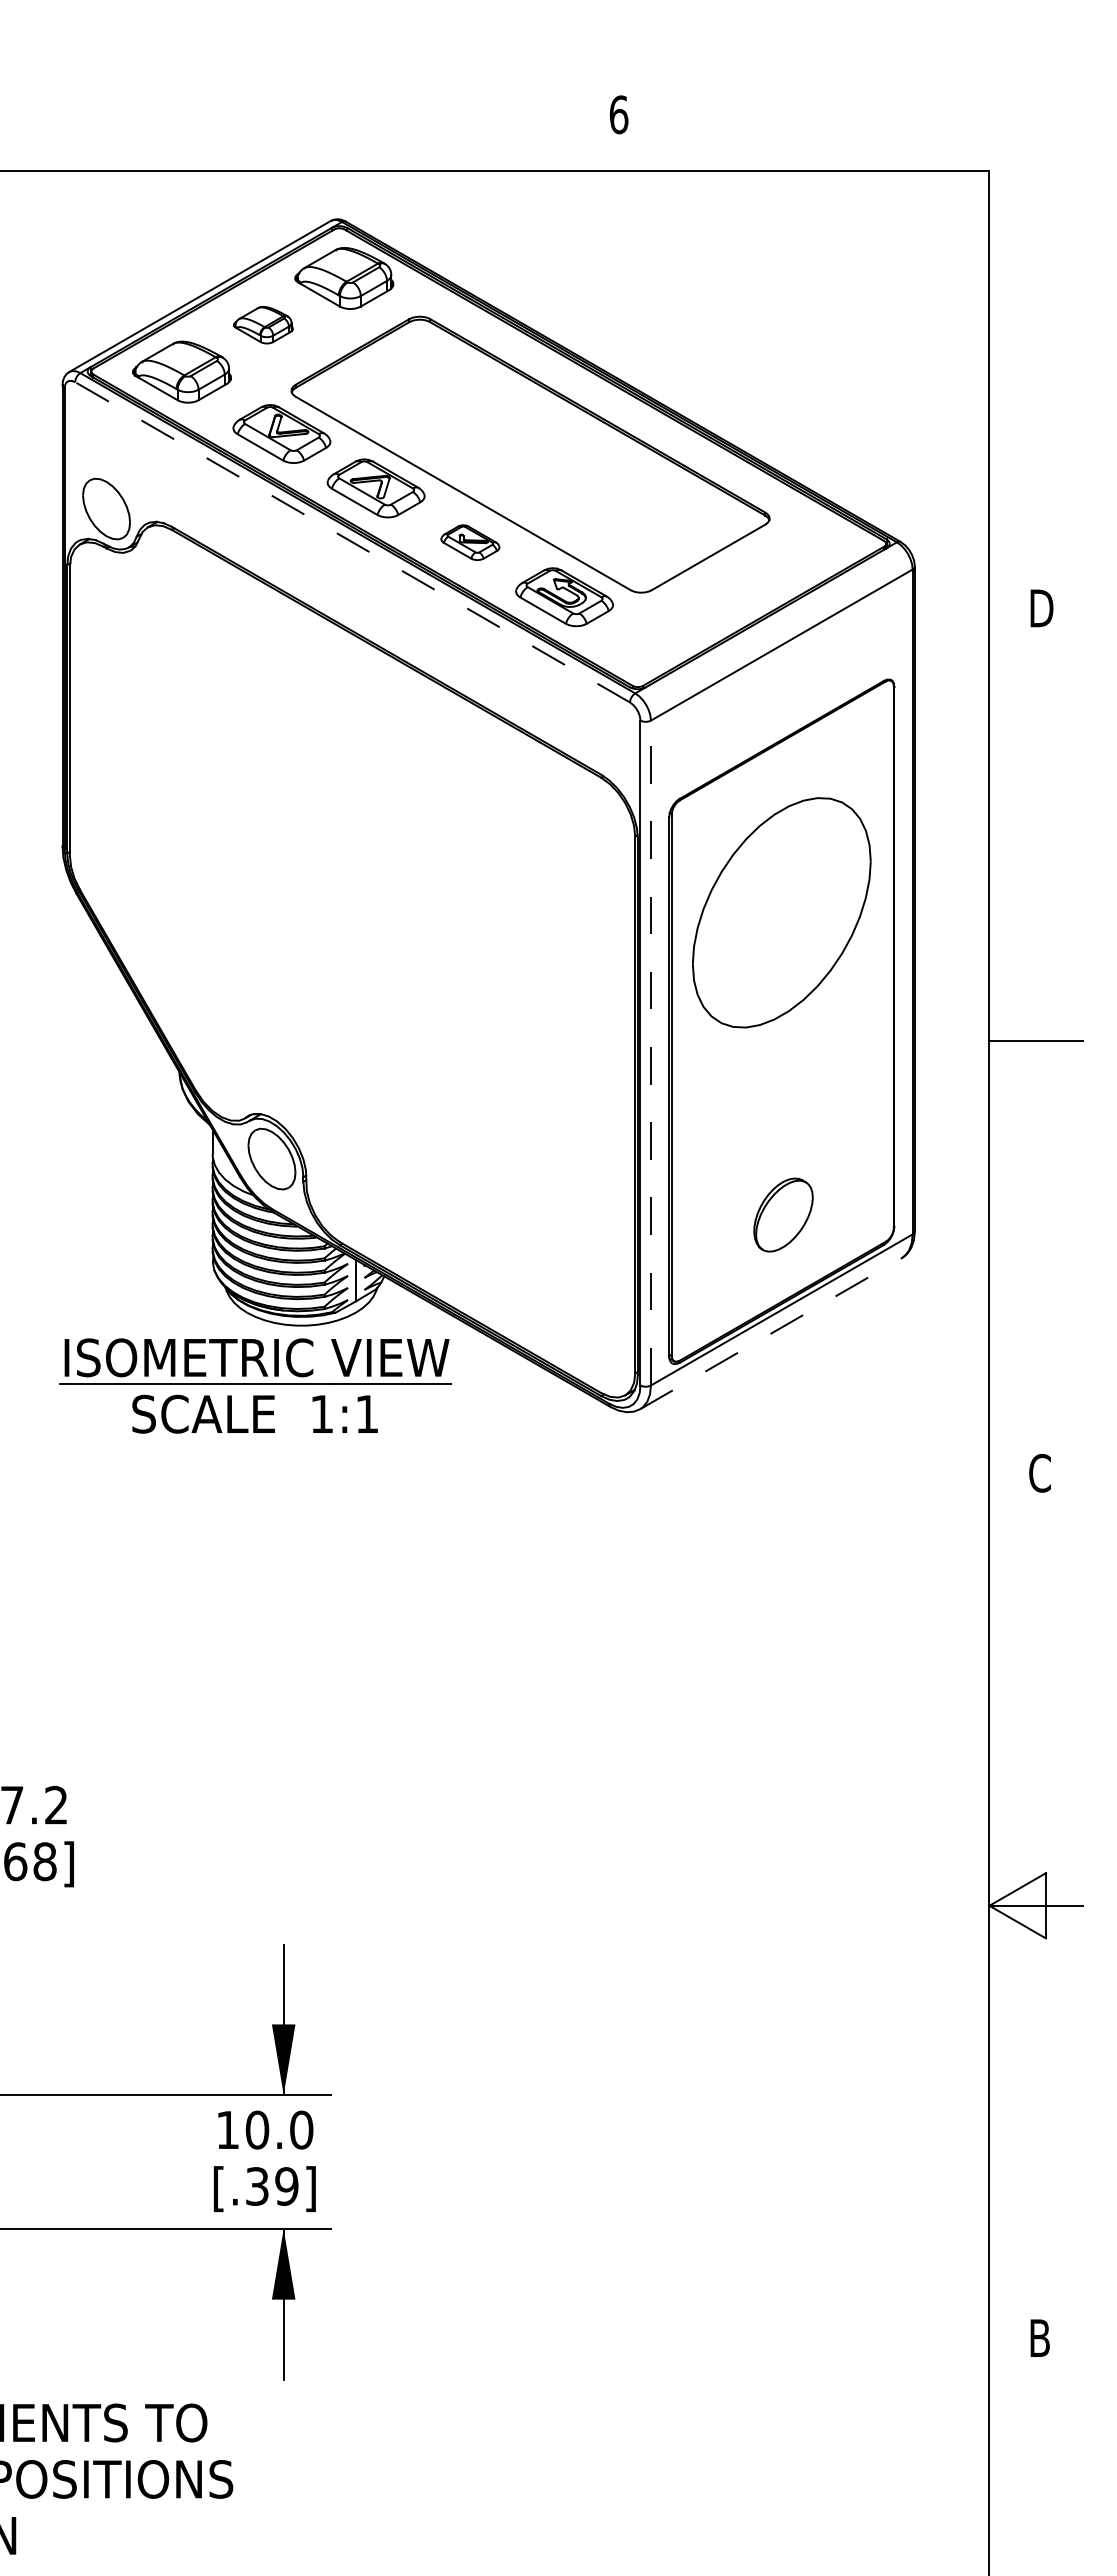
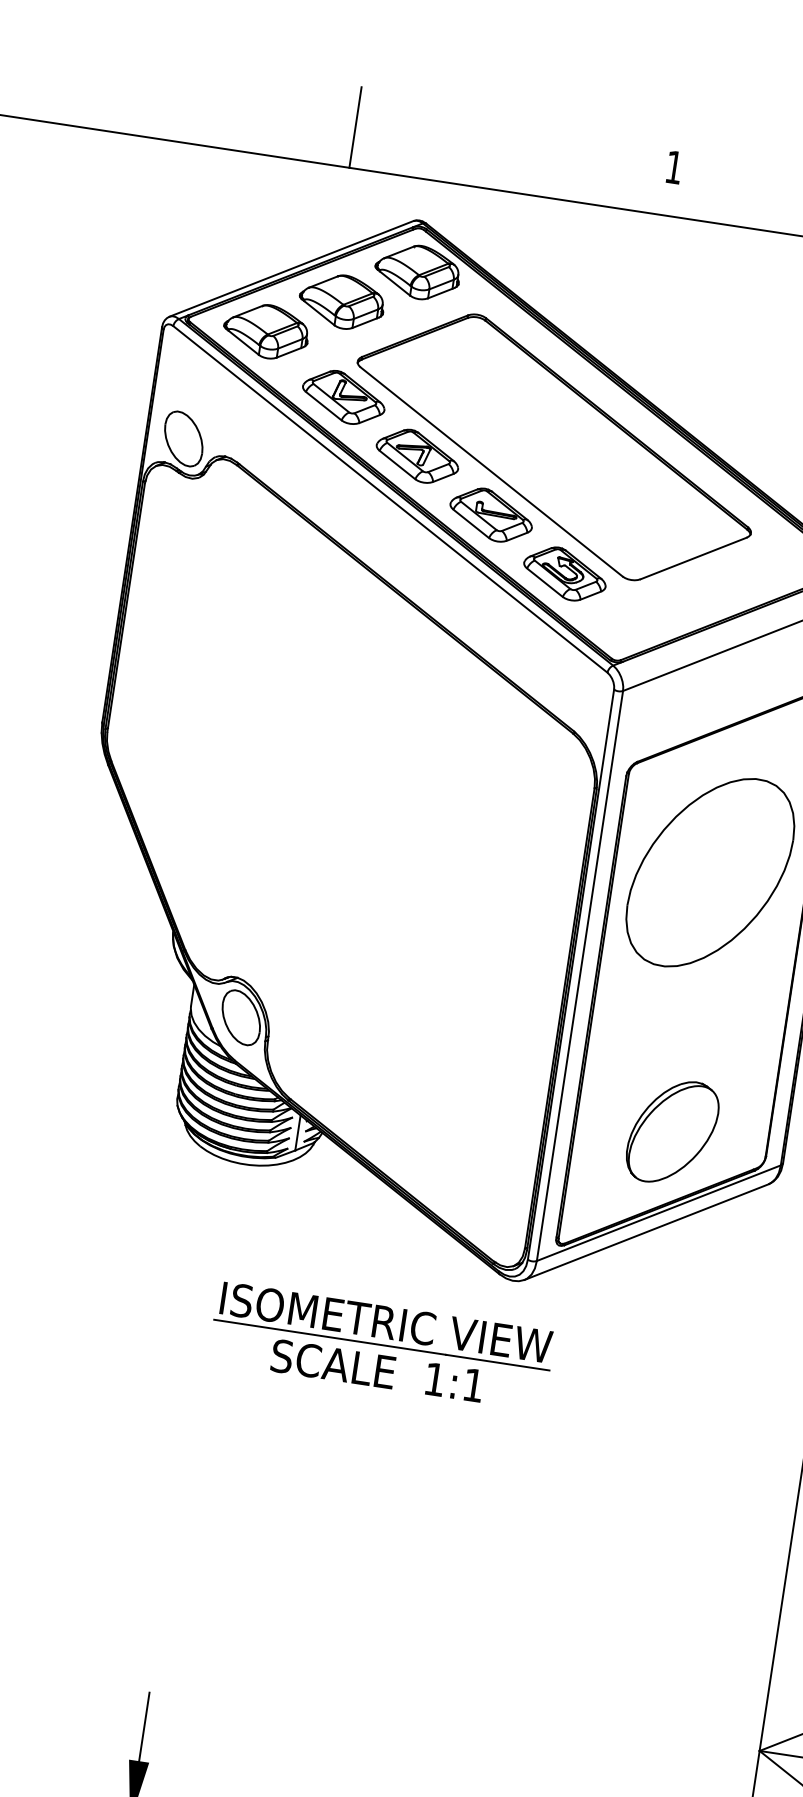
text: (618, 114) -> (673, 167), 6 -> 1
line: (248, 124) -> (355, 127), added
part: (263, 324) -> (342, 301), size x1.67
line: (352, 542) -> (390, 499), dashed -> solid
part: (470, 542) -> (491, 514), size x1.67
line: (650, 1052) -> (579, 975), dashed -> solid
part: (783, 1214) -> (672, 1131), size x1.67
line: (771, 1333) -> (646, 1232), dashed -> solid
part: (255, 1385) -> (381, 1346), moved

